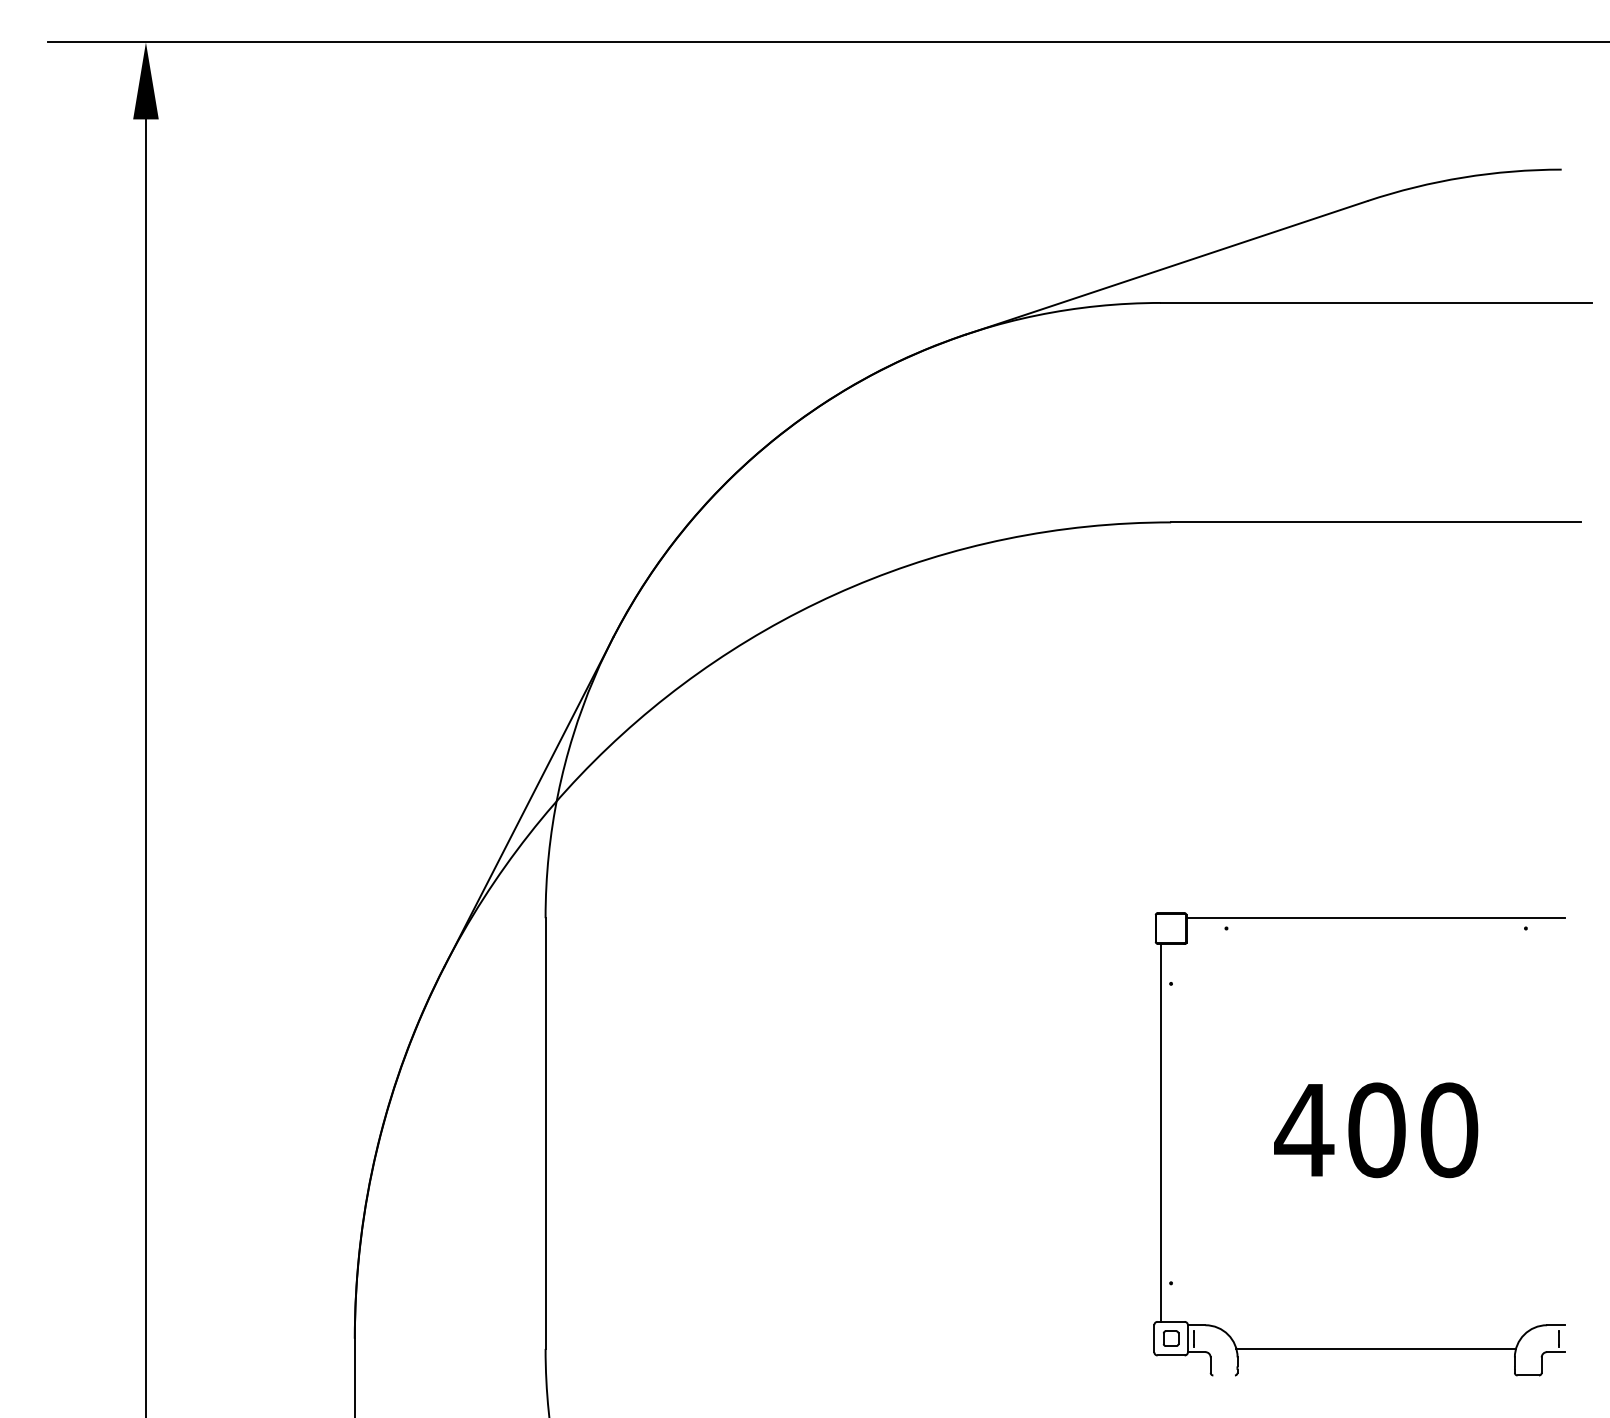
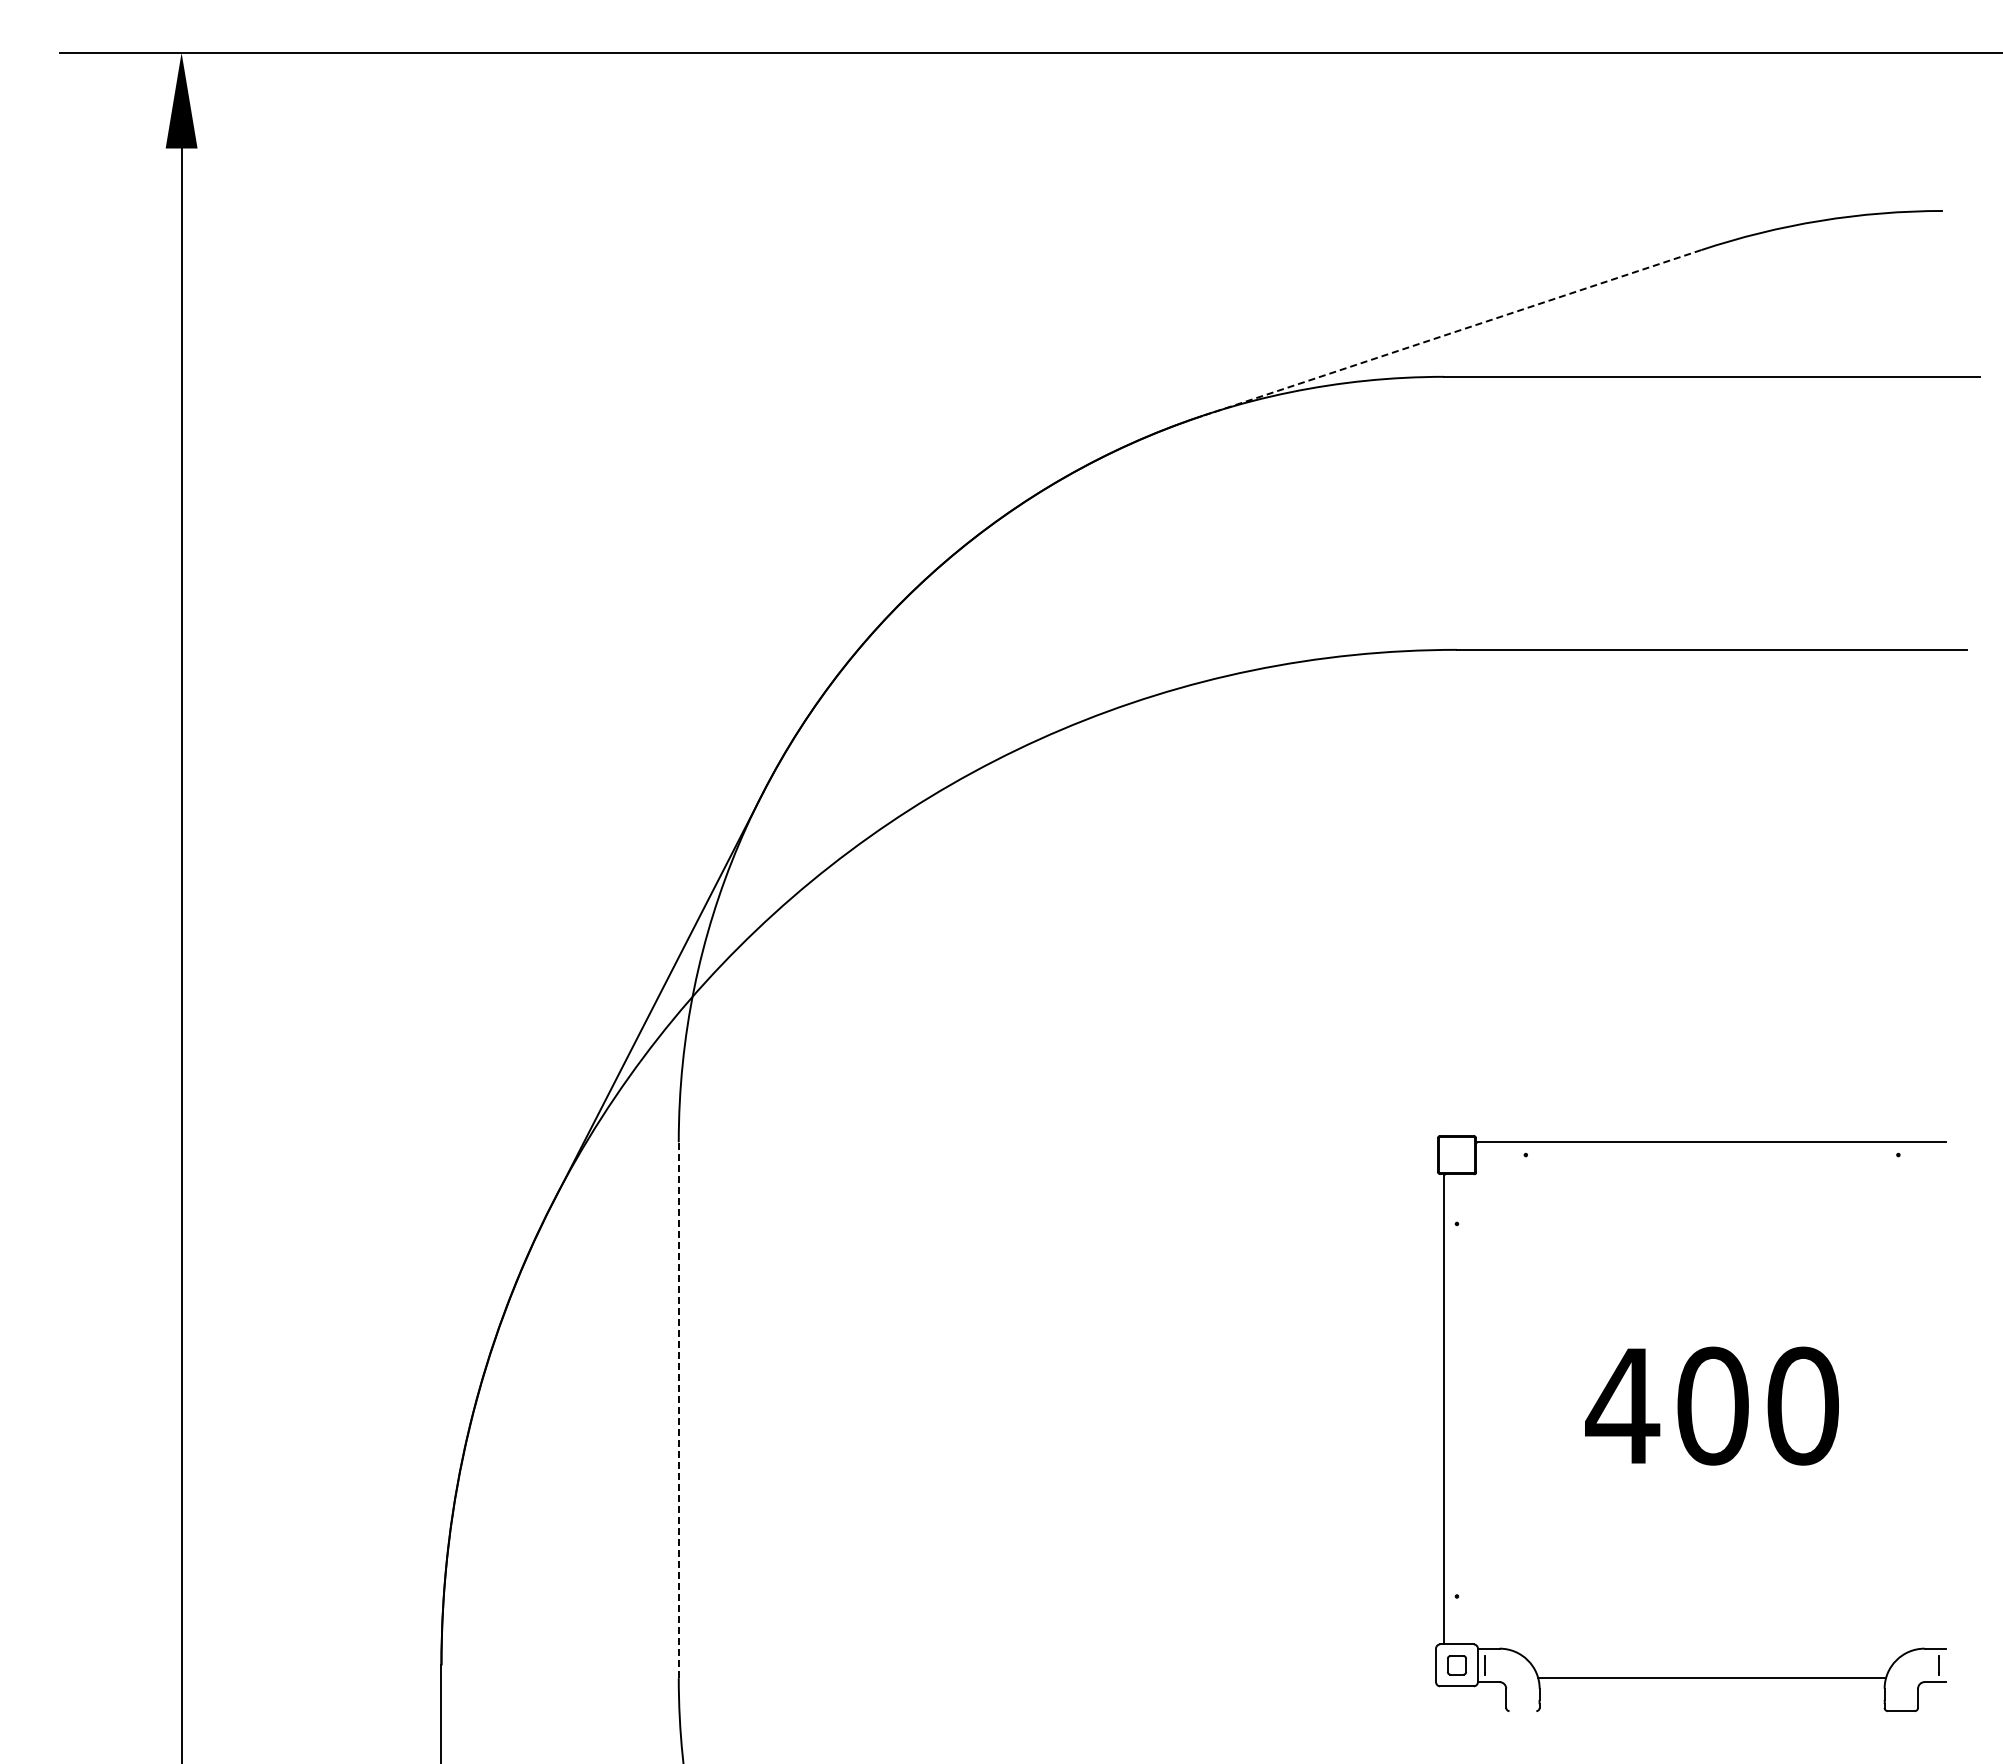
line: (1167, 268) -> (1452, 333), solid -> dashed
line: (545, 1133) -> (678, 1410), solid -> dashed

